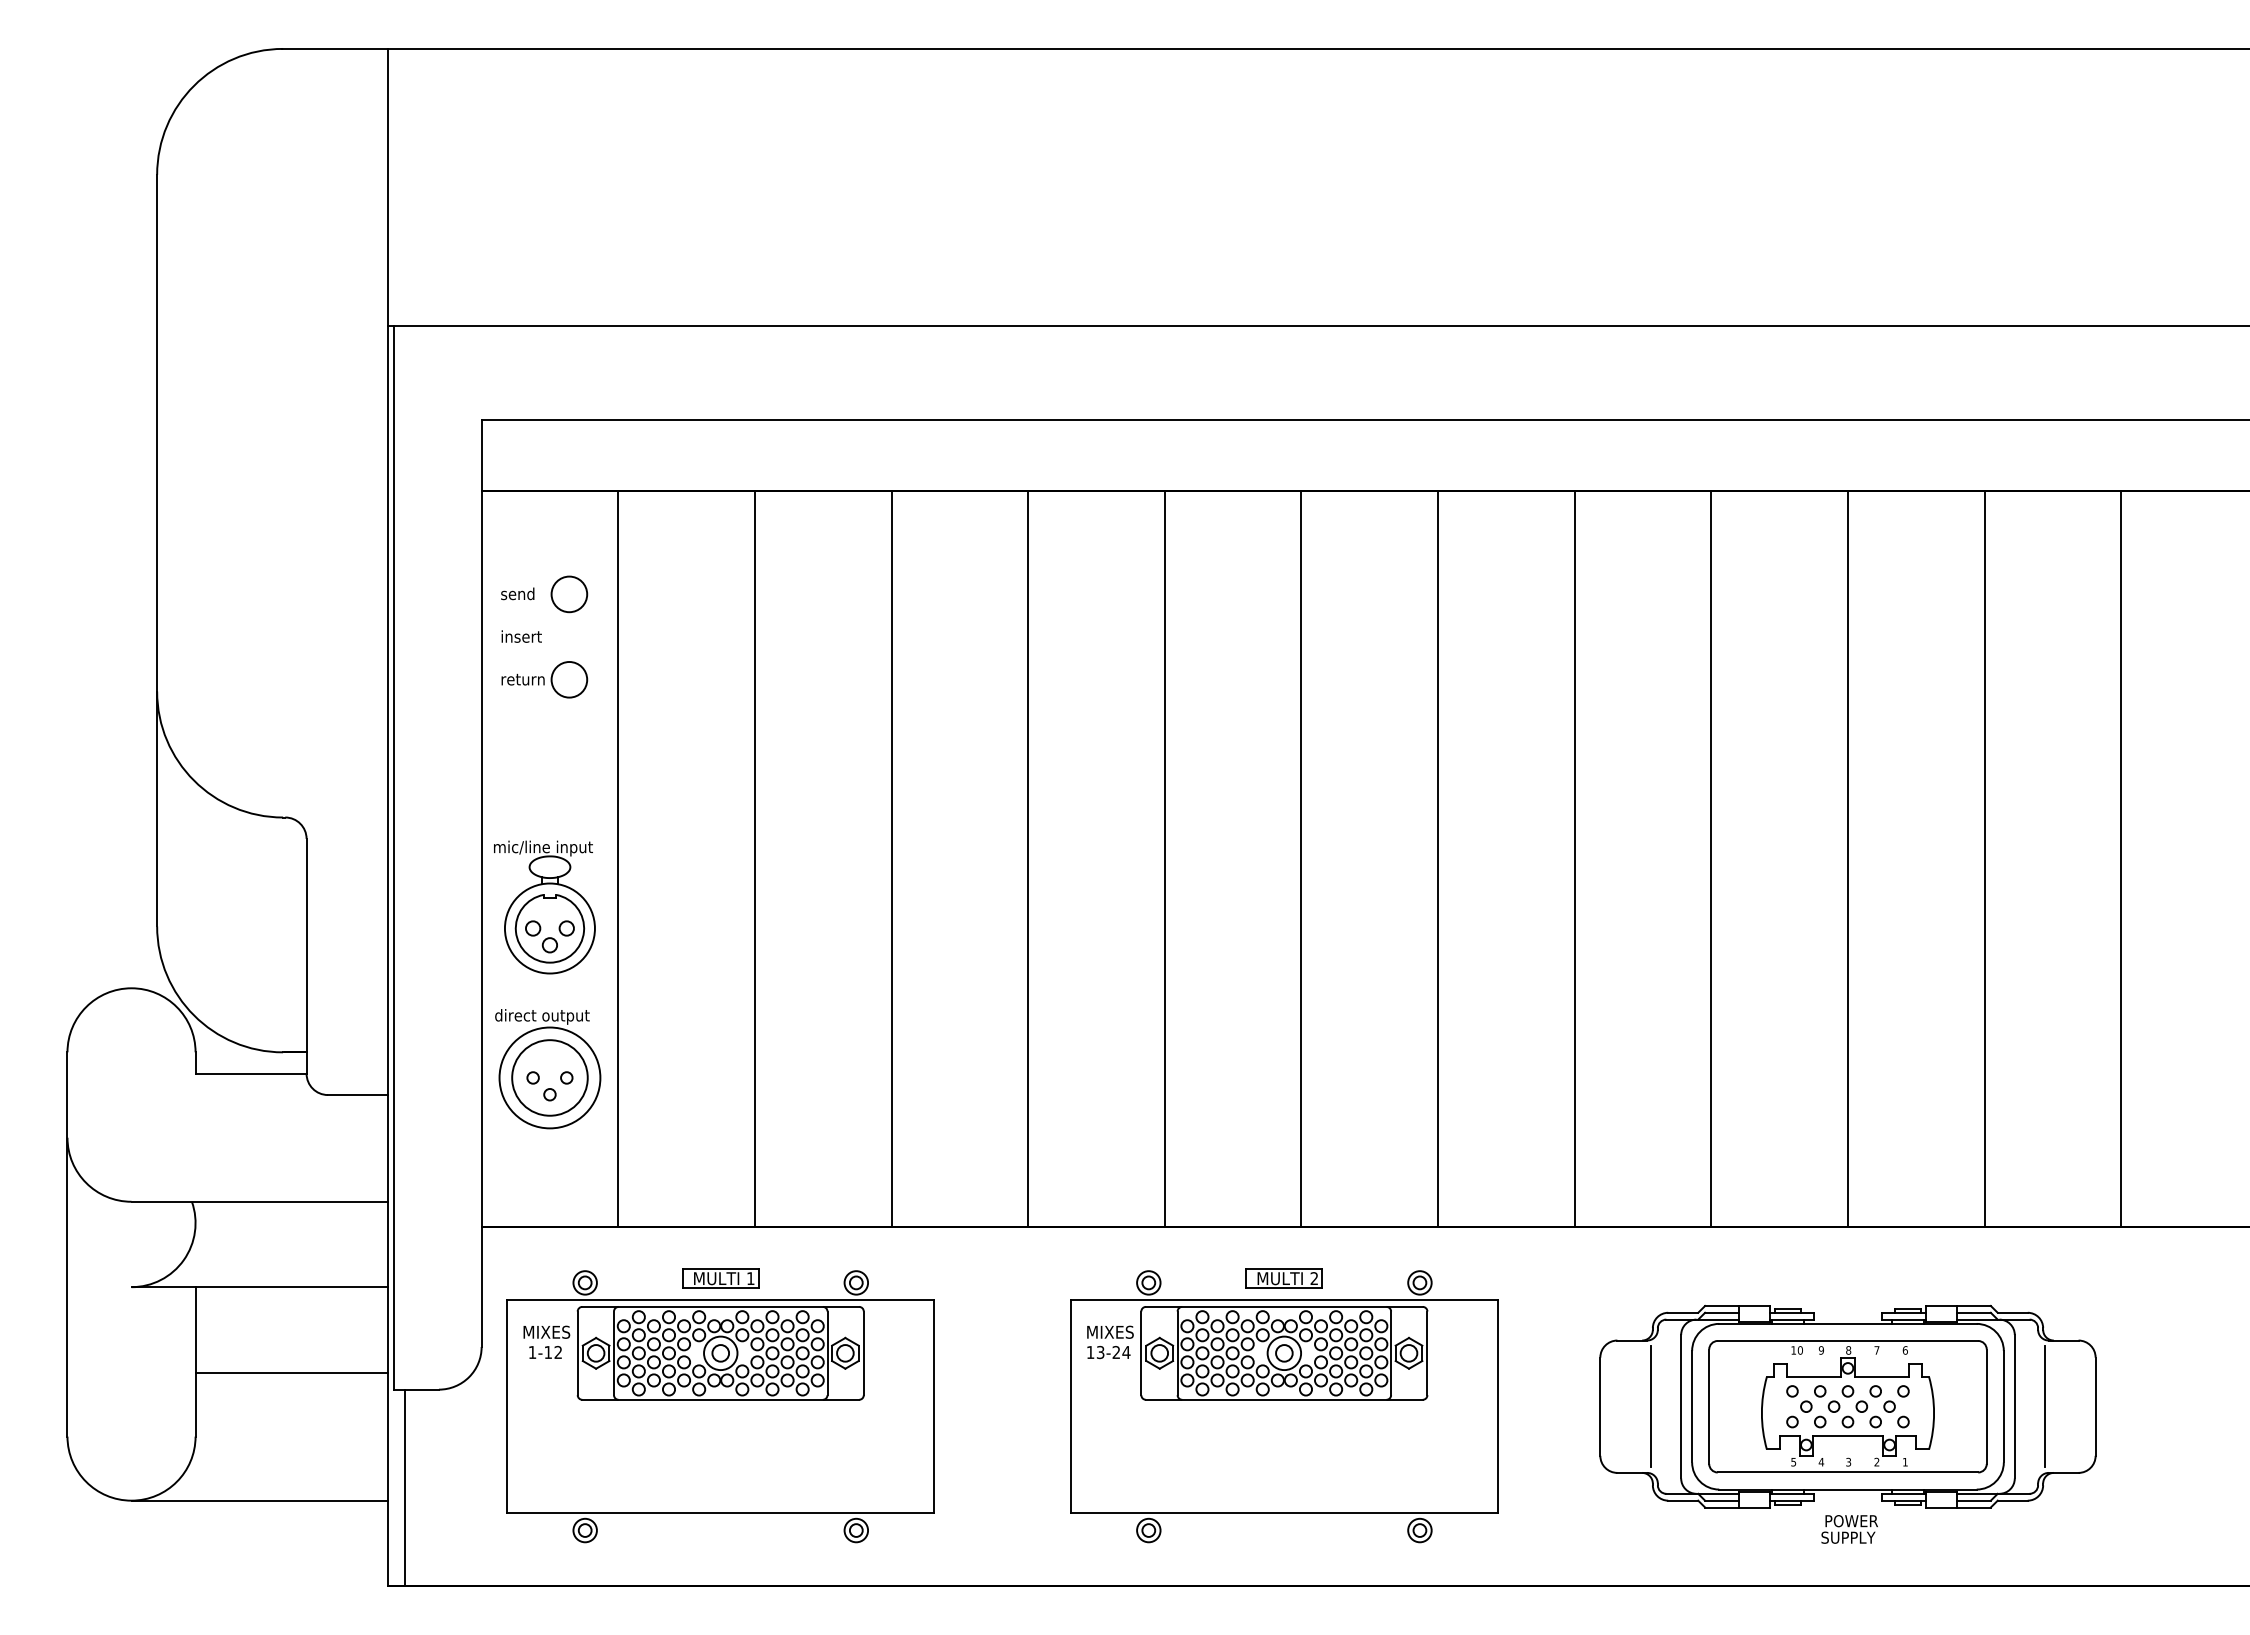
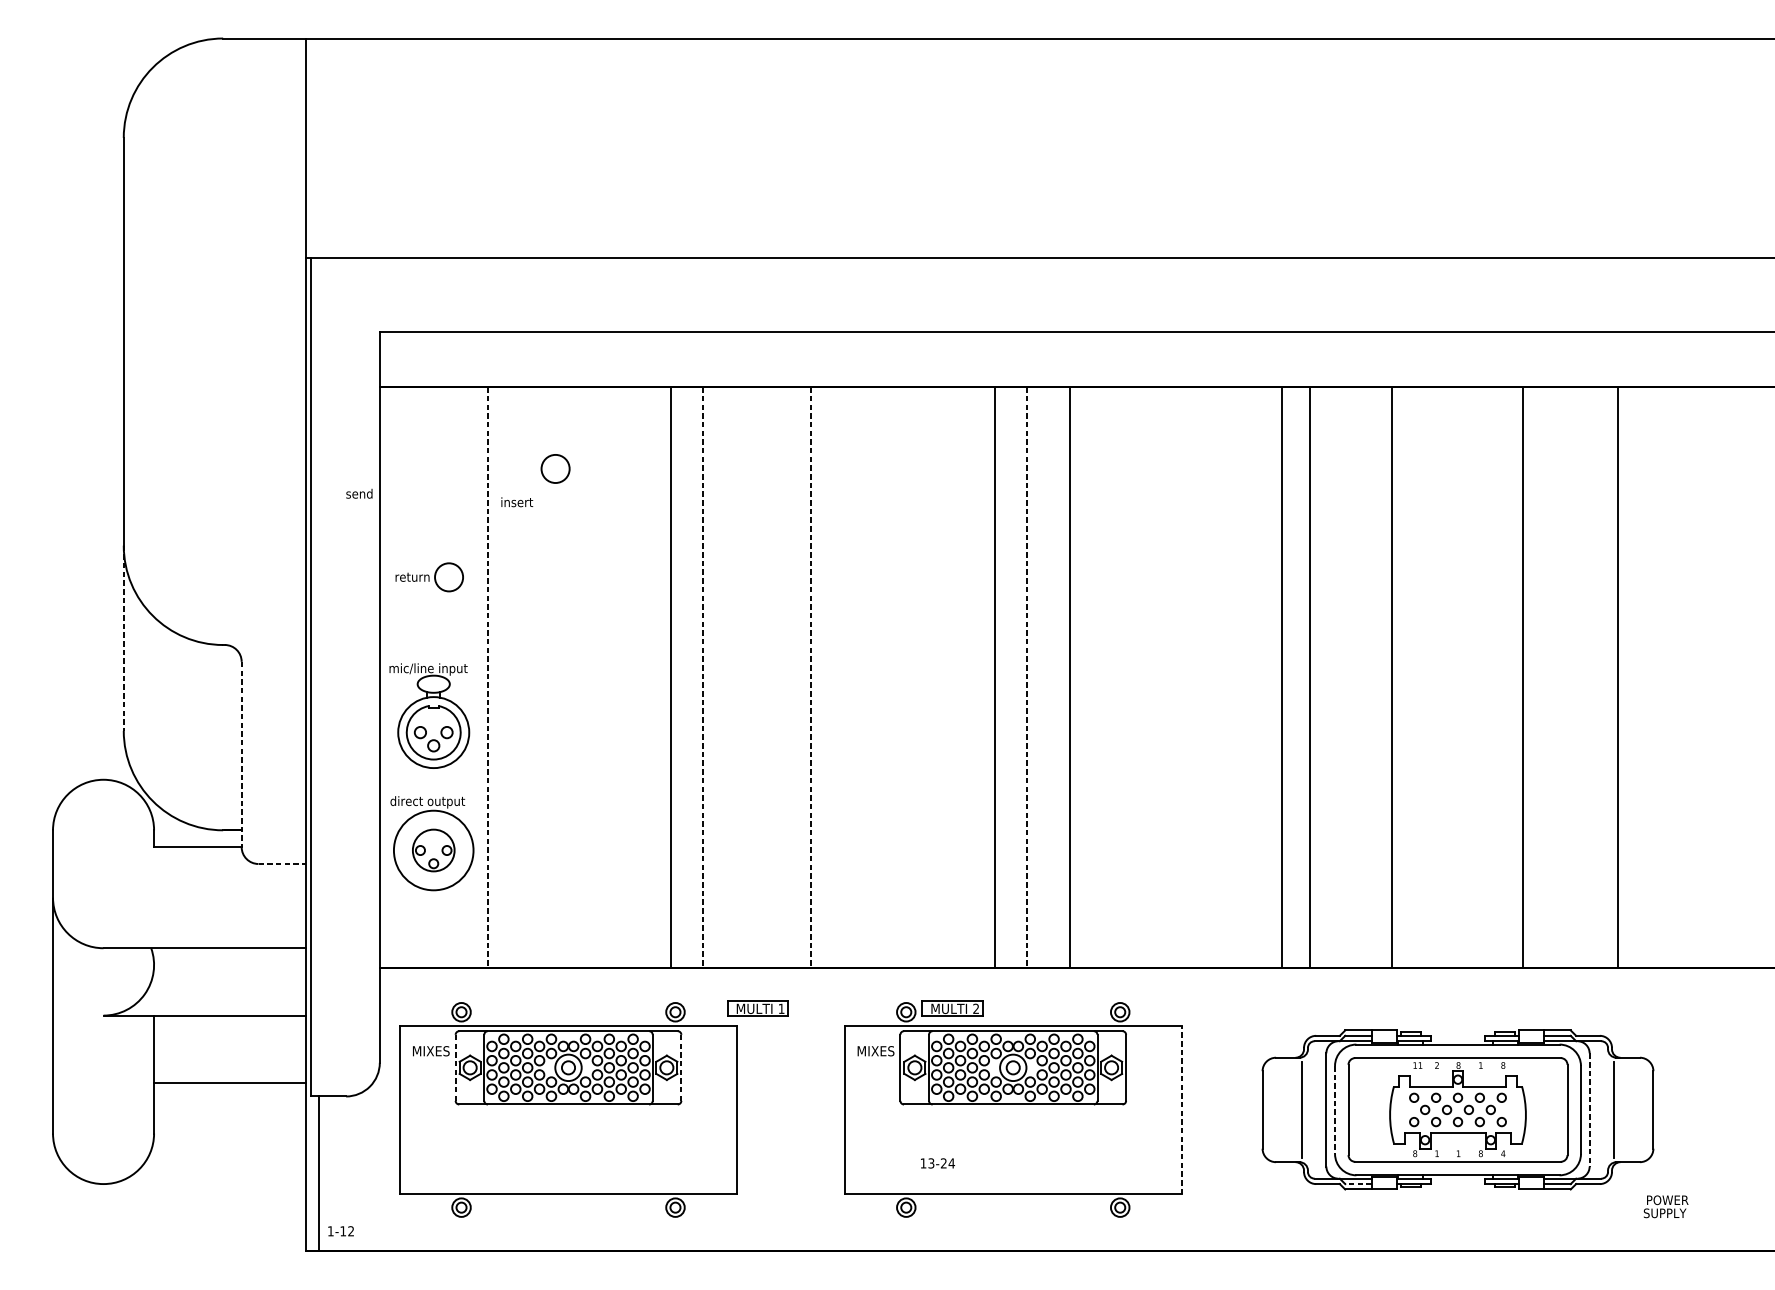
text: (517, 593) -> (359, 493), moved
circle: (569, 594) -> (555, 469), moved
text: (521, 636) -> (517, 502), moved
part: (544, 679) -> (429, 577), moved
line: (157, 809) -> (124, 638), solid -> dashed
line: (754, 858) -> (670, 677), moved
line: (1164, 858) -> (994, 677), moved
line: (1438, 858) -> (1070, 677), moved
line: (1574, 858) -> (1281, 677), moved
line: (1711, 858) -> (1310, 677), moved
line: (1847, 858) -> (1391, 677), moved
line: (1984, 858) -> (1523, 677), moved
line: (2121, 858) -> (1617, 677), moved
line: (618, 859) -> (487, 678), solid -> dashed
line: (891, 859) -> (703, 678), solid -> dashed
line: (1028, 859) -> (811, 678), solid -> dashed
line: (1301, 859) -> (1026, 678), solid -> dashed
line: (306, 956) -> (241, 754), solid -> dashed
circle: (549, 1077) -> (433, 850), size x0.7
line: (357, 1095) -> (281, 864), solid -> dashed
part: (720, 1278) -> (757, 1008), moved
part: (1283, 1278) -> (951, 1008), moved
text: (1799, 1350) -> (1419, 1065), 10 -> 11
text: (1821, 1350) -> (1437, 1065), 9 -> 2
text: (1876, 1350) -> (1480, 1065), 7 -> 1
text: (1904, 1350) -> (1502, 1065), 6 -> 8
text: (545, 1352) -> (341, 1231), moved
text: (1108, 1352) -> (937, 1163), moved
line: (577, 1353) -> (455, 1067), solid -> dashed
line: (863, 1353) -> (681, 1067), solid -> dashed
line: (1497, 1406) -> (1181, 1109), solid -> dashed
line: (1692, 1406) -> (1335, 1109), solid -> dashed
line: (2014, 1406) -> (1589, 1109), solid -> dashed
text: (1793, 1461) -> (1415, 1153), 5 -> 8
text: (1848, 1461) -> (1458, 1153), 3 -> 1
text: (1821, 1462) -> (1437, 1153), 4 -> 1
text: (1876, 1462) -> (1480, 1153), 2 -> 8
text: (1904, 1462) -> (1502, 1153), 1 -> 4
line: (259, 1500) -> (204, 1183), removed
line: (1721, 1500) -> (1358, 1183), solid -> dashed
text: (1849, 1529) -> (1665, 1206), moved

